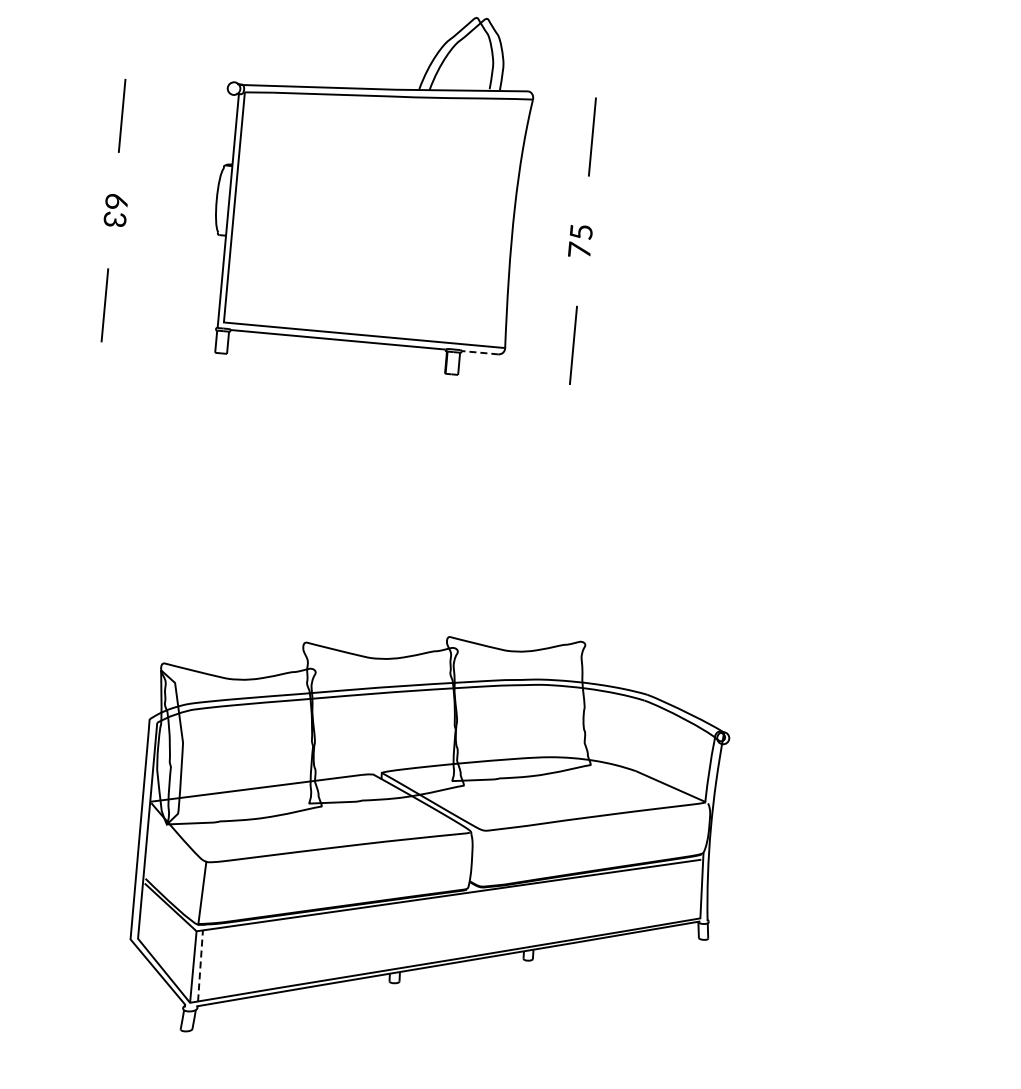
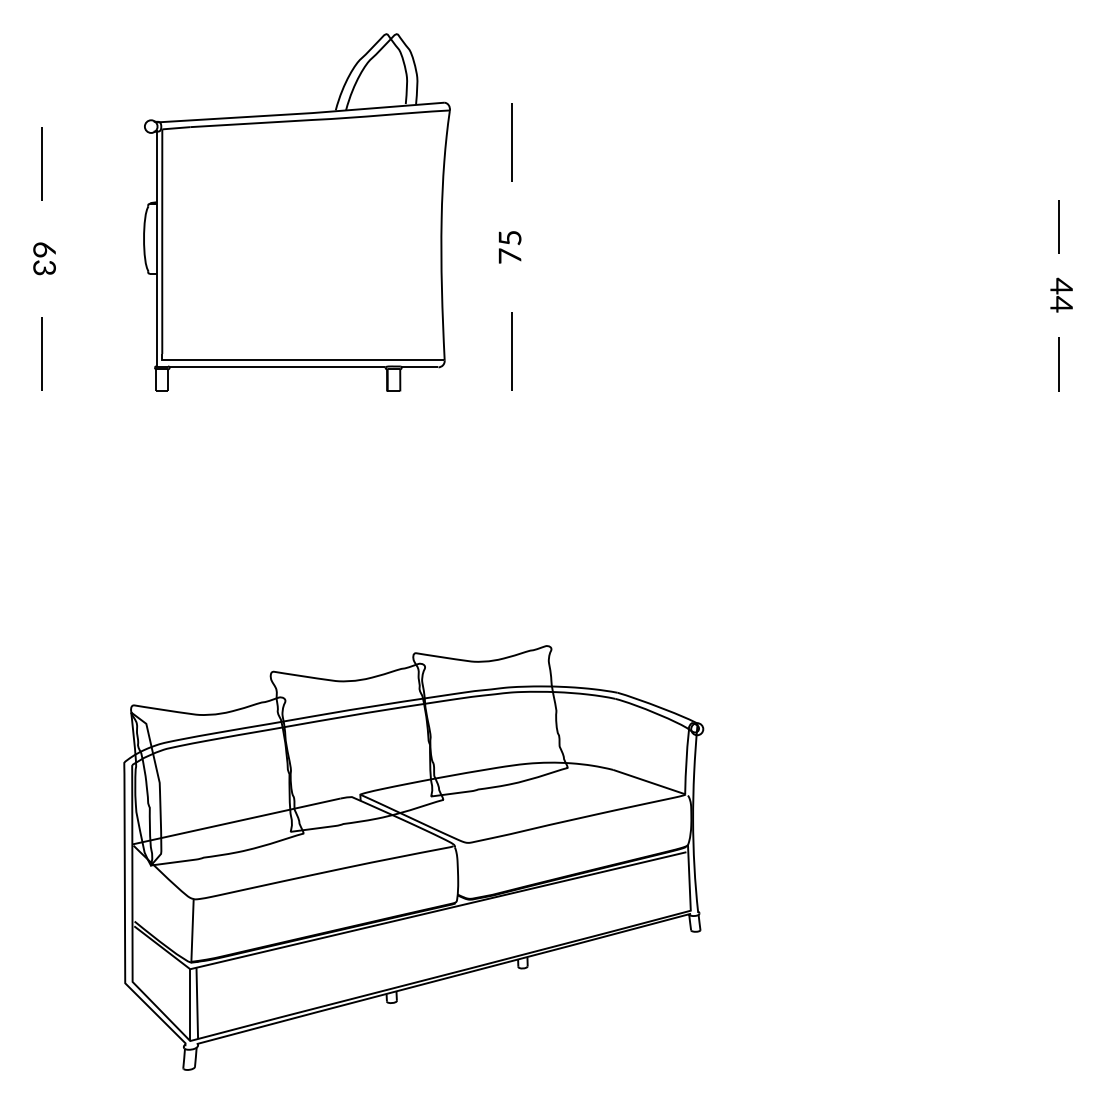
line: (478, 352) -> (418, 367), dashed -> solid
line: (200, 965) -> (197, 1002), dashed -> solid

